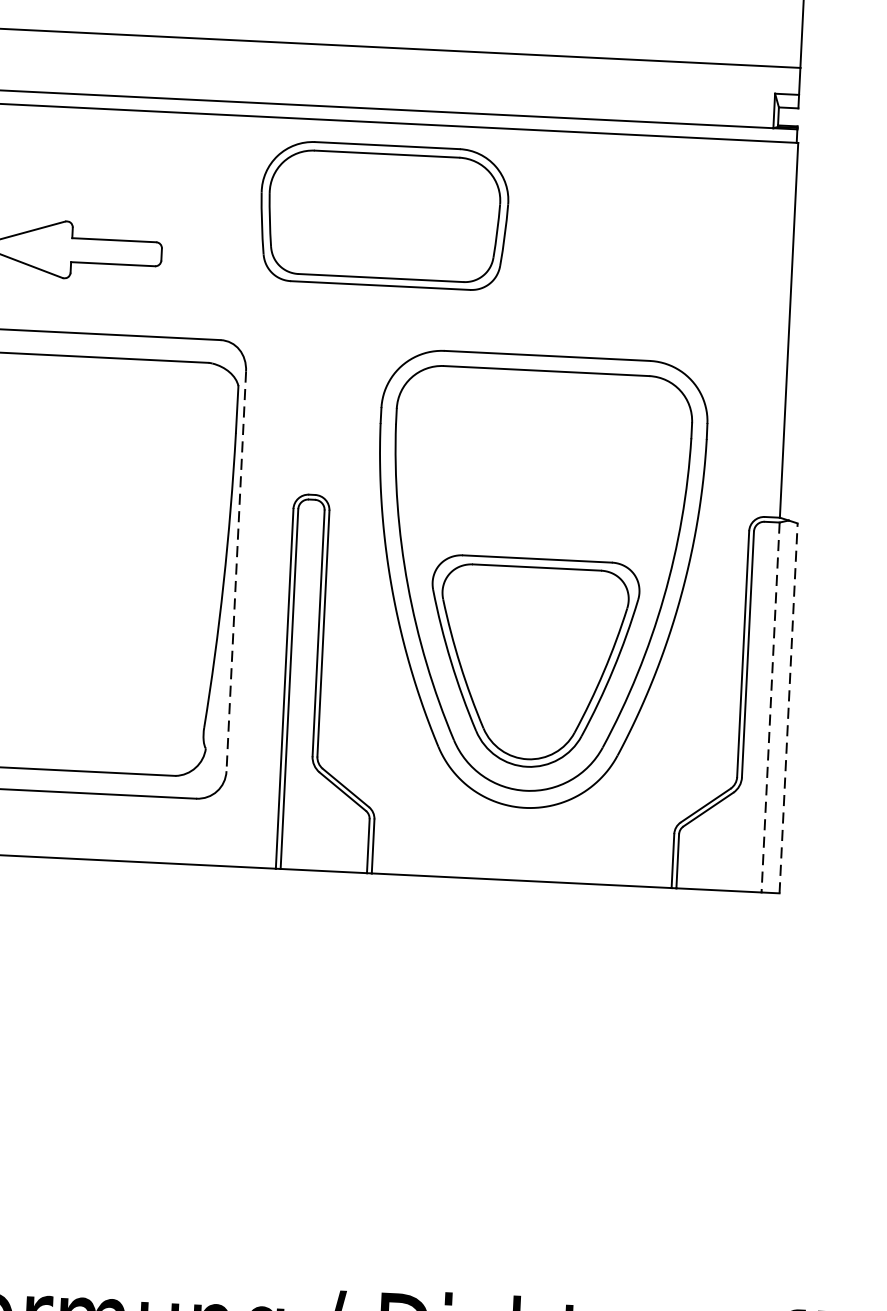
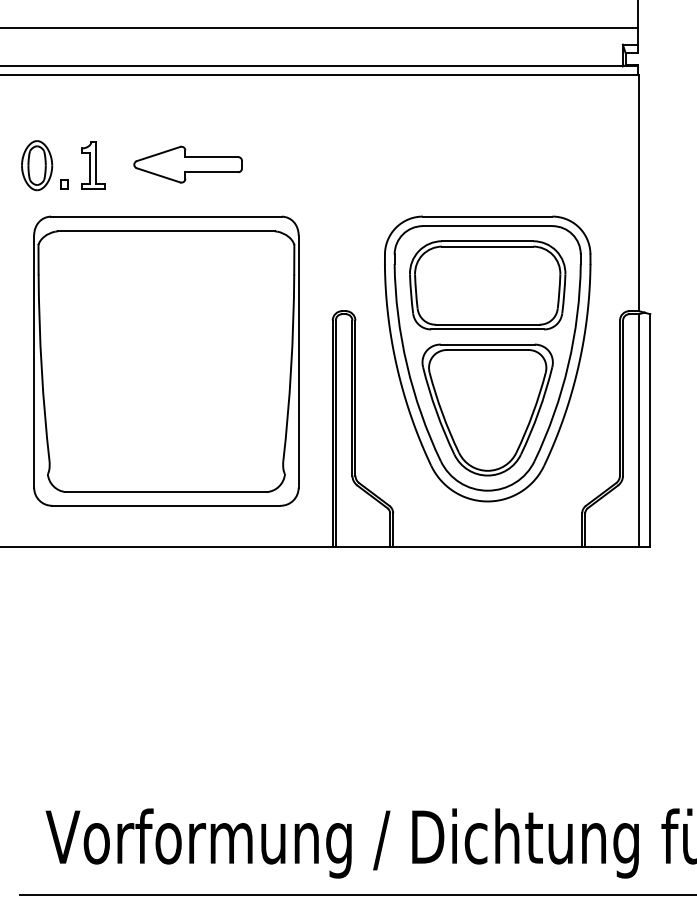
part: (383, 215) -> (487, 285), moved
line: (235, 571) -> (298, 361), dashed -> solid
line: (769, 706) -> (638, 430), dashed -> solid
line: (789, 707) -> (650, 430), dashed -> solid

